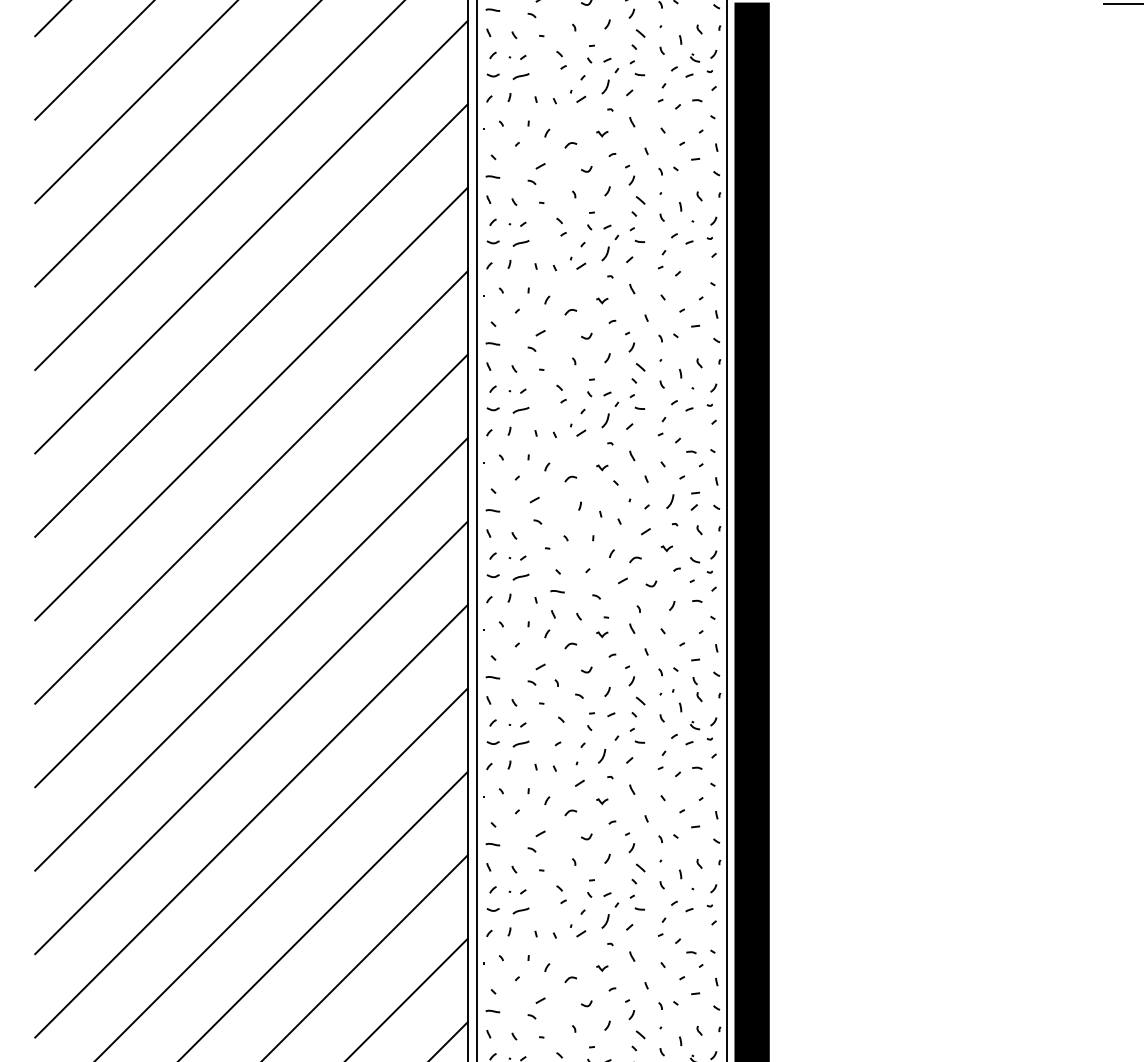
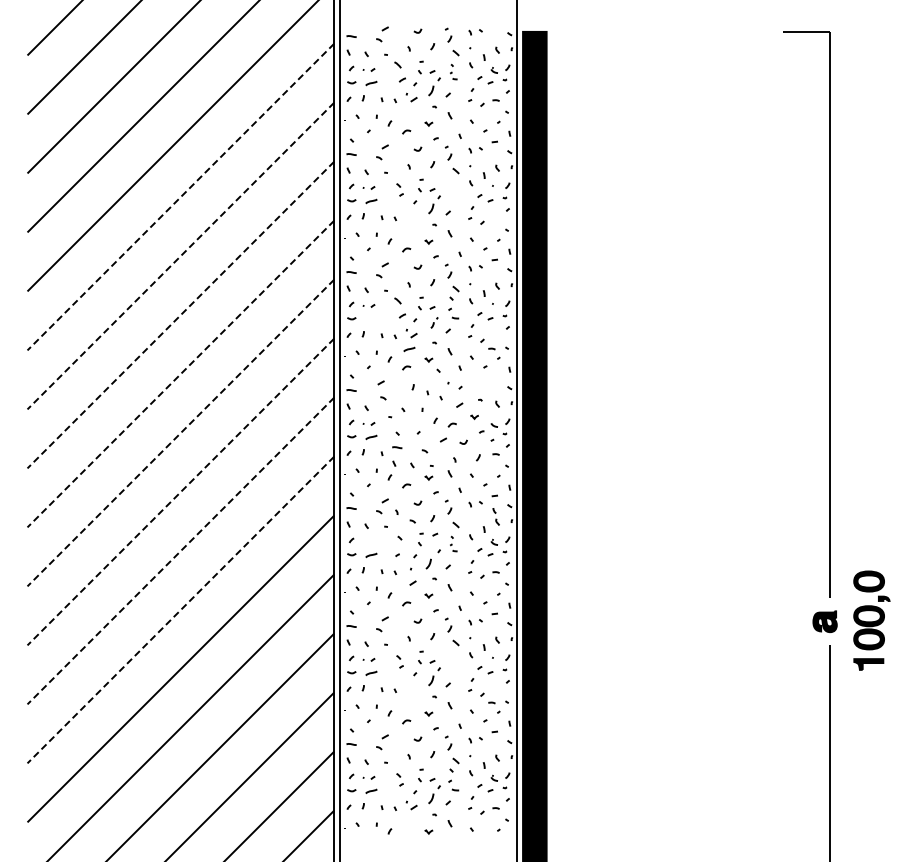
part: (560, 59) -> (399, 71), size x1.6
part: (637, 59) -> (453, 71), size x0.7
part: (637, 226) -> (453, 189), removed
line: (250, 237) -> (180, 197), solid -> dashed
part: (577, 263) -> (411, 215), removed
line: (250, 321) -> (180, 256), solid -> dashed
part: (560, 393) -> (399, 307), size x1.6
line: (250, 404) -> (180, 315), solid -> dashed
curve: (521, 410) -> (409, 349), moved
part: (610, 414) -> (434, 322), size x0.6
line: (250, 488) -> (180, 374), solid -> dashed
curve: (671, 500) -> (477, 383), removed
part: (695, 500) -> (494, 383), removed
line: (250, 571) -> (180, 433), solid -> dashed
line: (250, 655) -> (180, 492), solid -> dashed
part: (666, 691) -> (474, 518), removed
part: (516, 724) -> (368, 541), removed
part: (637, 727) -> (453, 543), size x0.7
line: (250, 738) -> (180, 551), solid -> dashed
line: (250, 821) -> (180, 610), solid -> dashed
part: (637, 894) -> (453, 661), removed
part: (577, 930) -> (411, 687), removed

